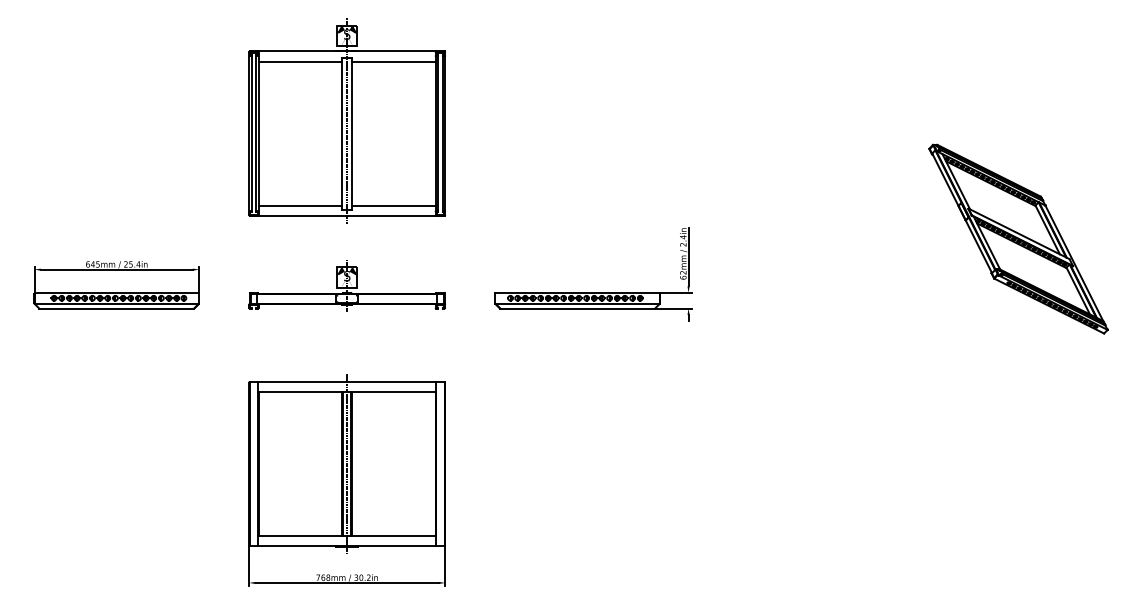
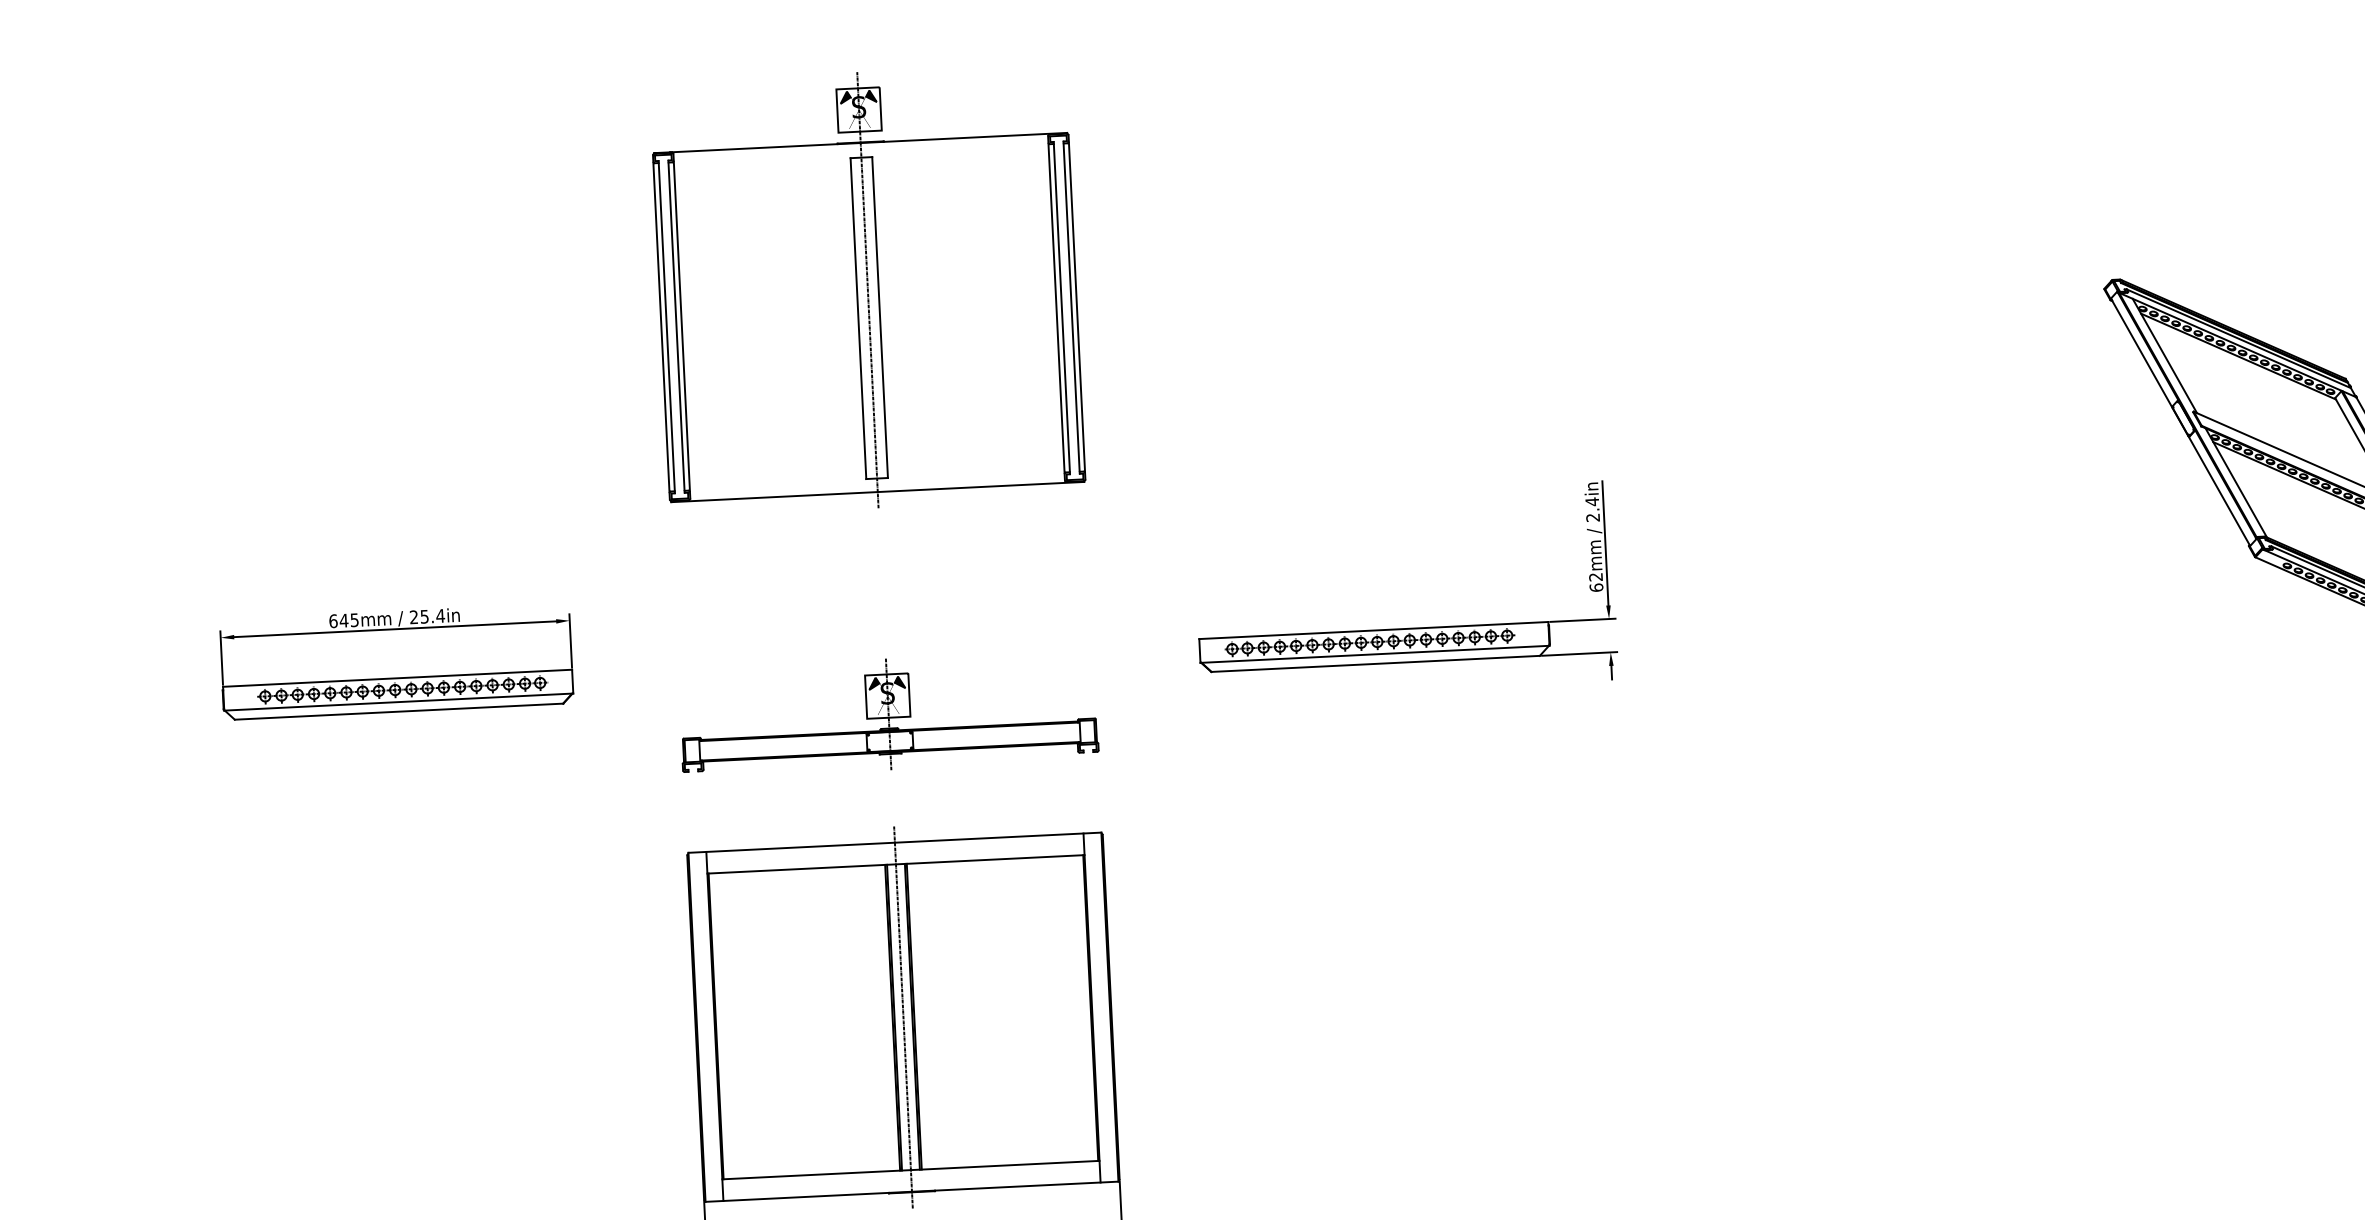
line: (300, 61) -> (762, 169), removed
line: (393, 61) -> (959, 159), removed
line: (300, 205) -> (777, 474), removed
line: (393, 205) -> (974, 464), removed
part: (346, 285) -> (887, 713), moved

